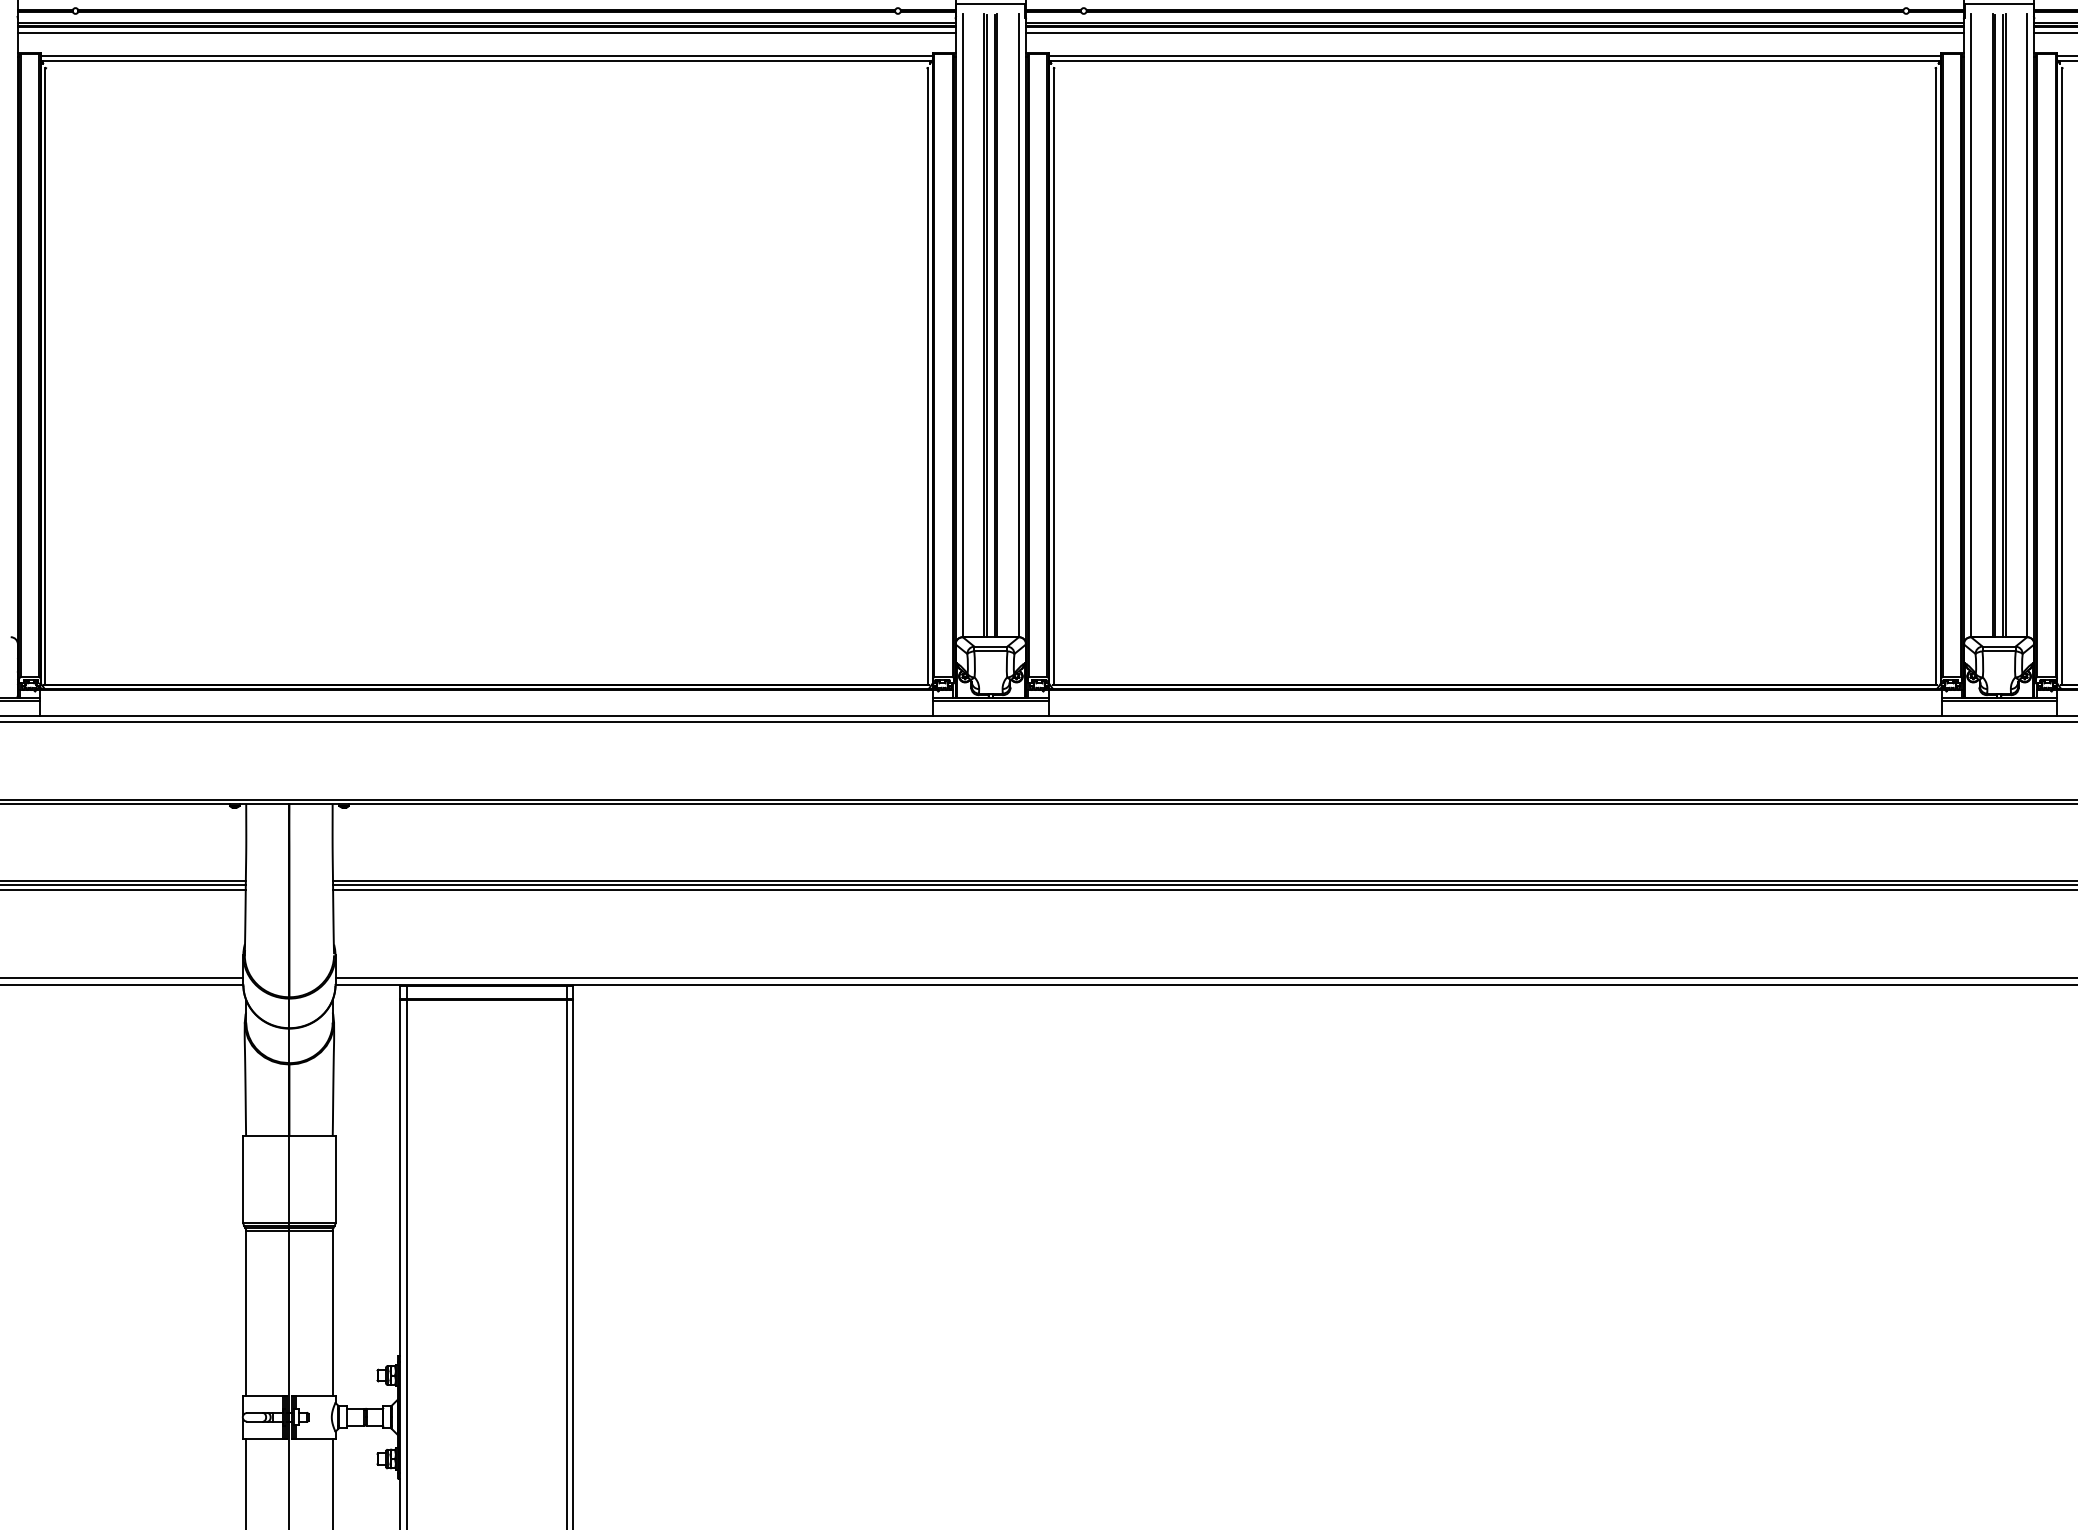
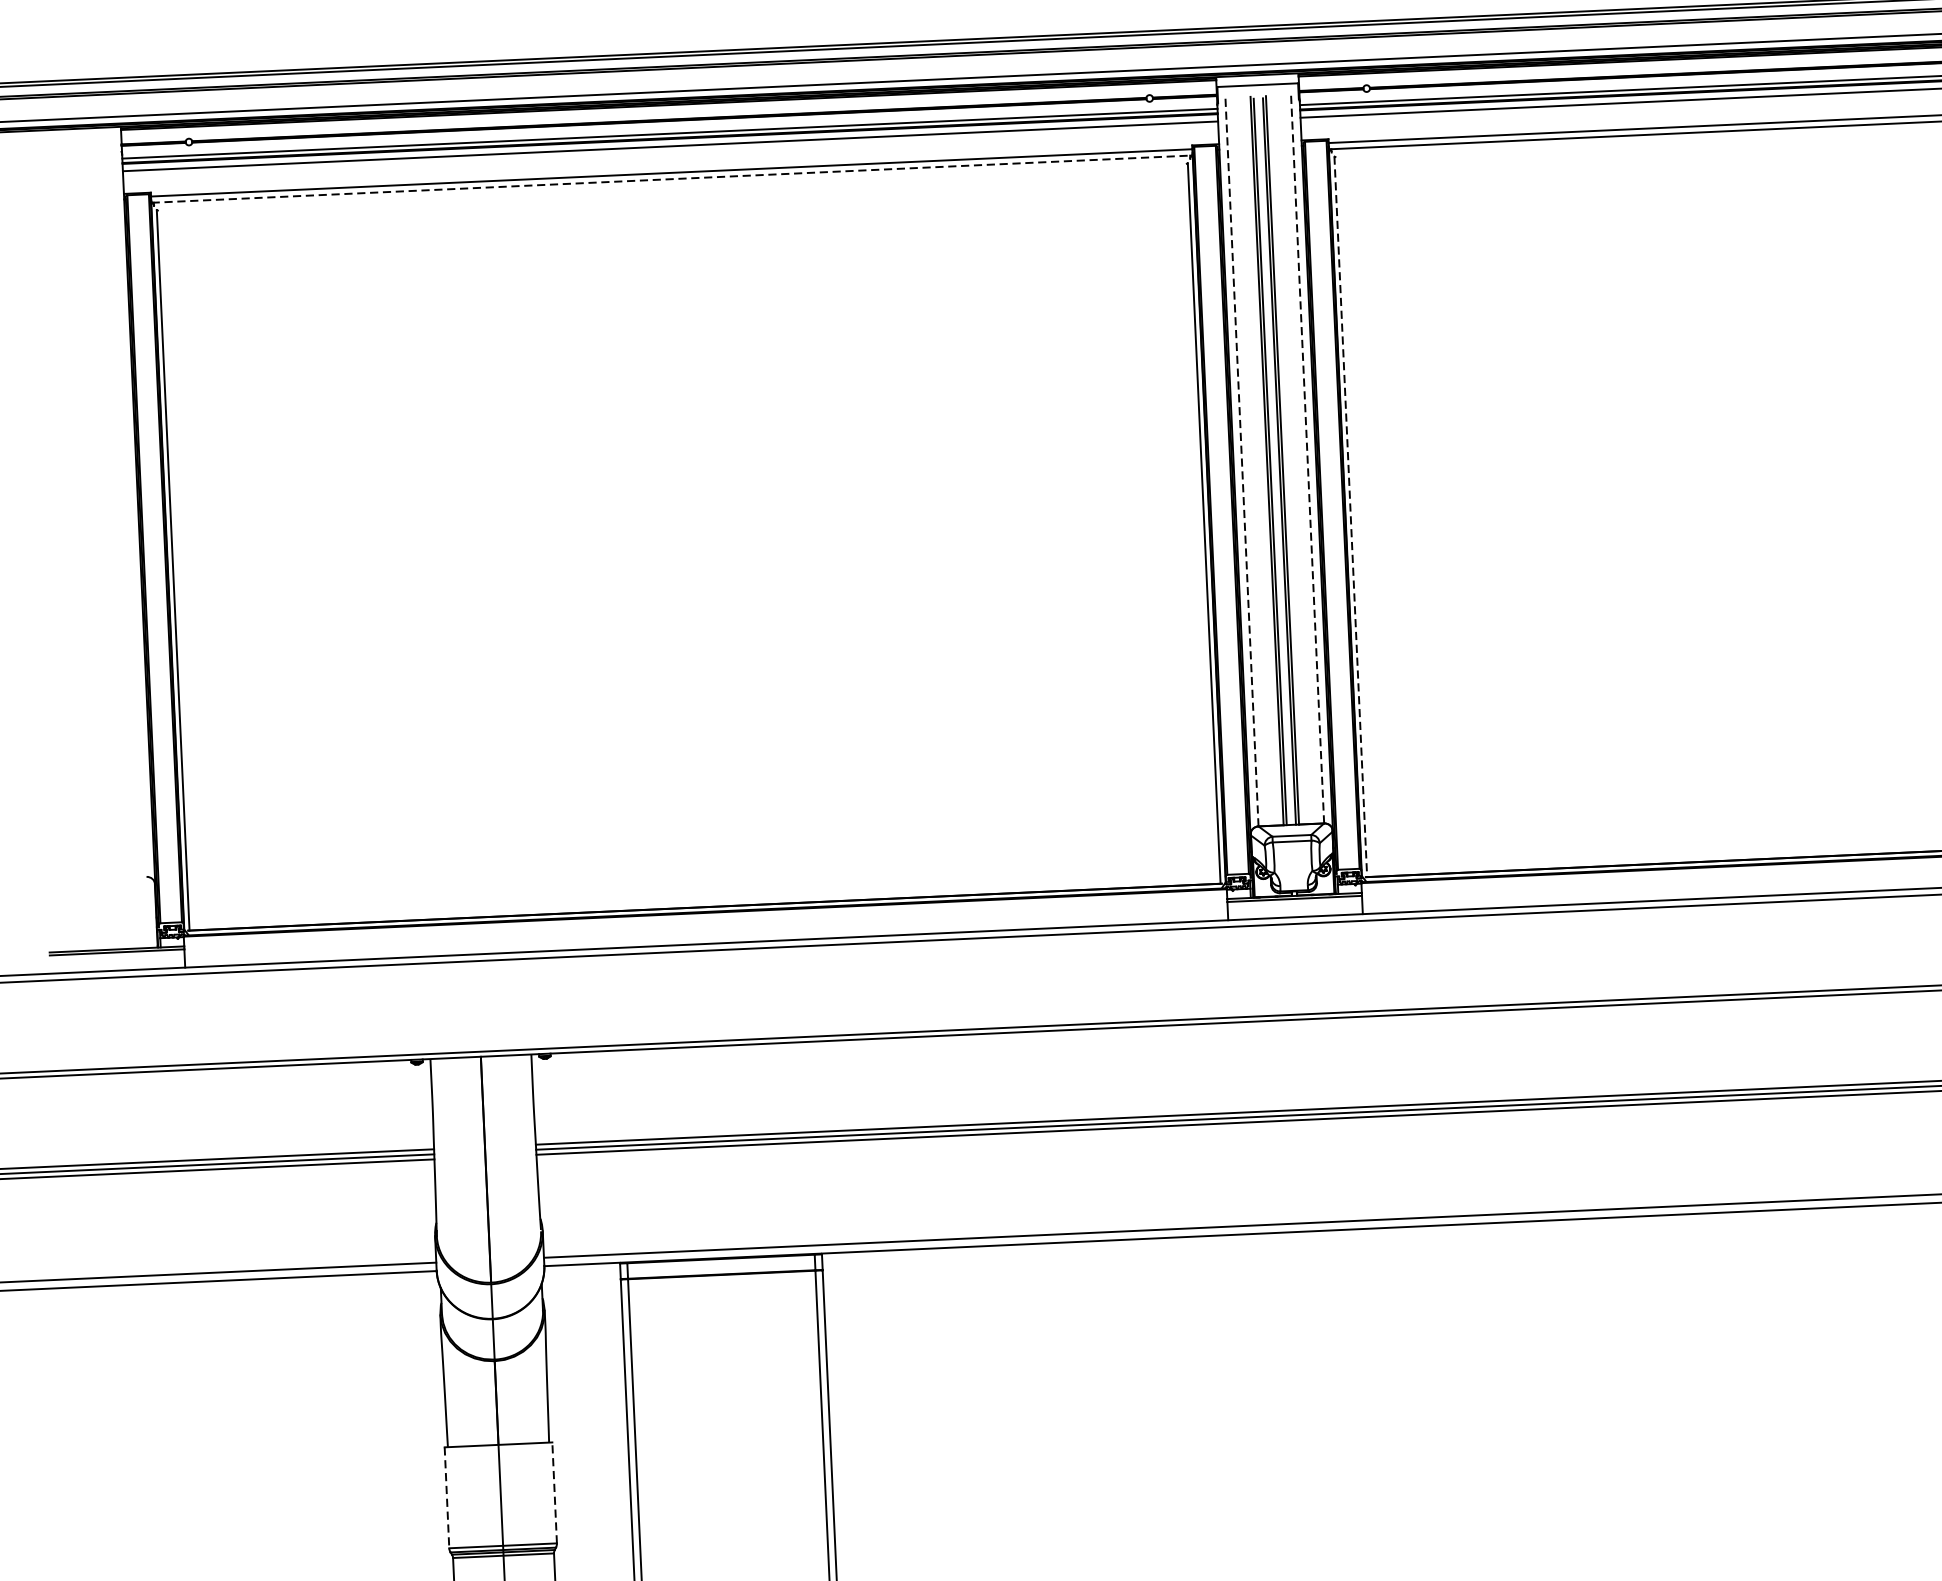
line: (486, 61) -> (671, 179), solid -> dashed
line: (962, 325) -> (1241, 462), solid -> dashed
line: (1018, 325) -> (1307, 459), solid -> dashed
line: (1053, 376) -> (1350, 517), solid -> dashed
line: (335, 1178) -> (554, 1491), solid -> dashed
line: (243, 1179) -> (447, 1497), solid -> dashed

